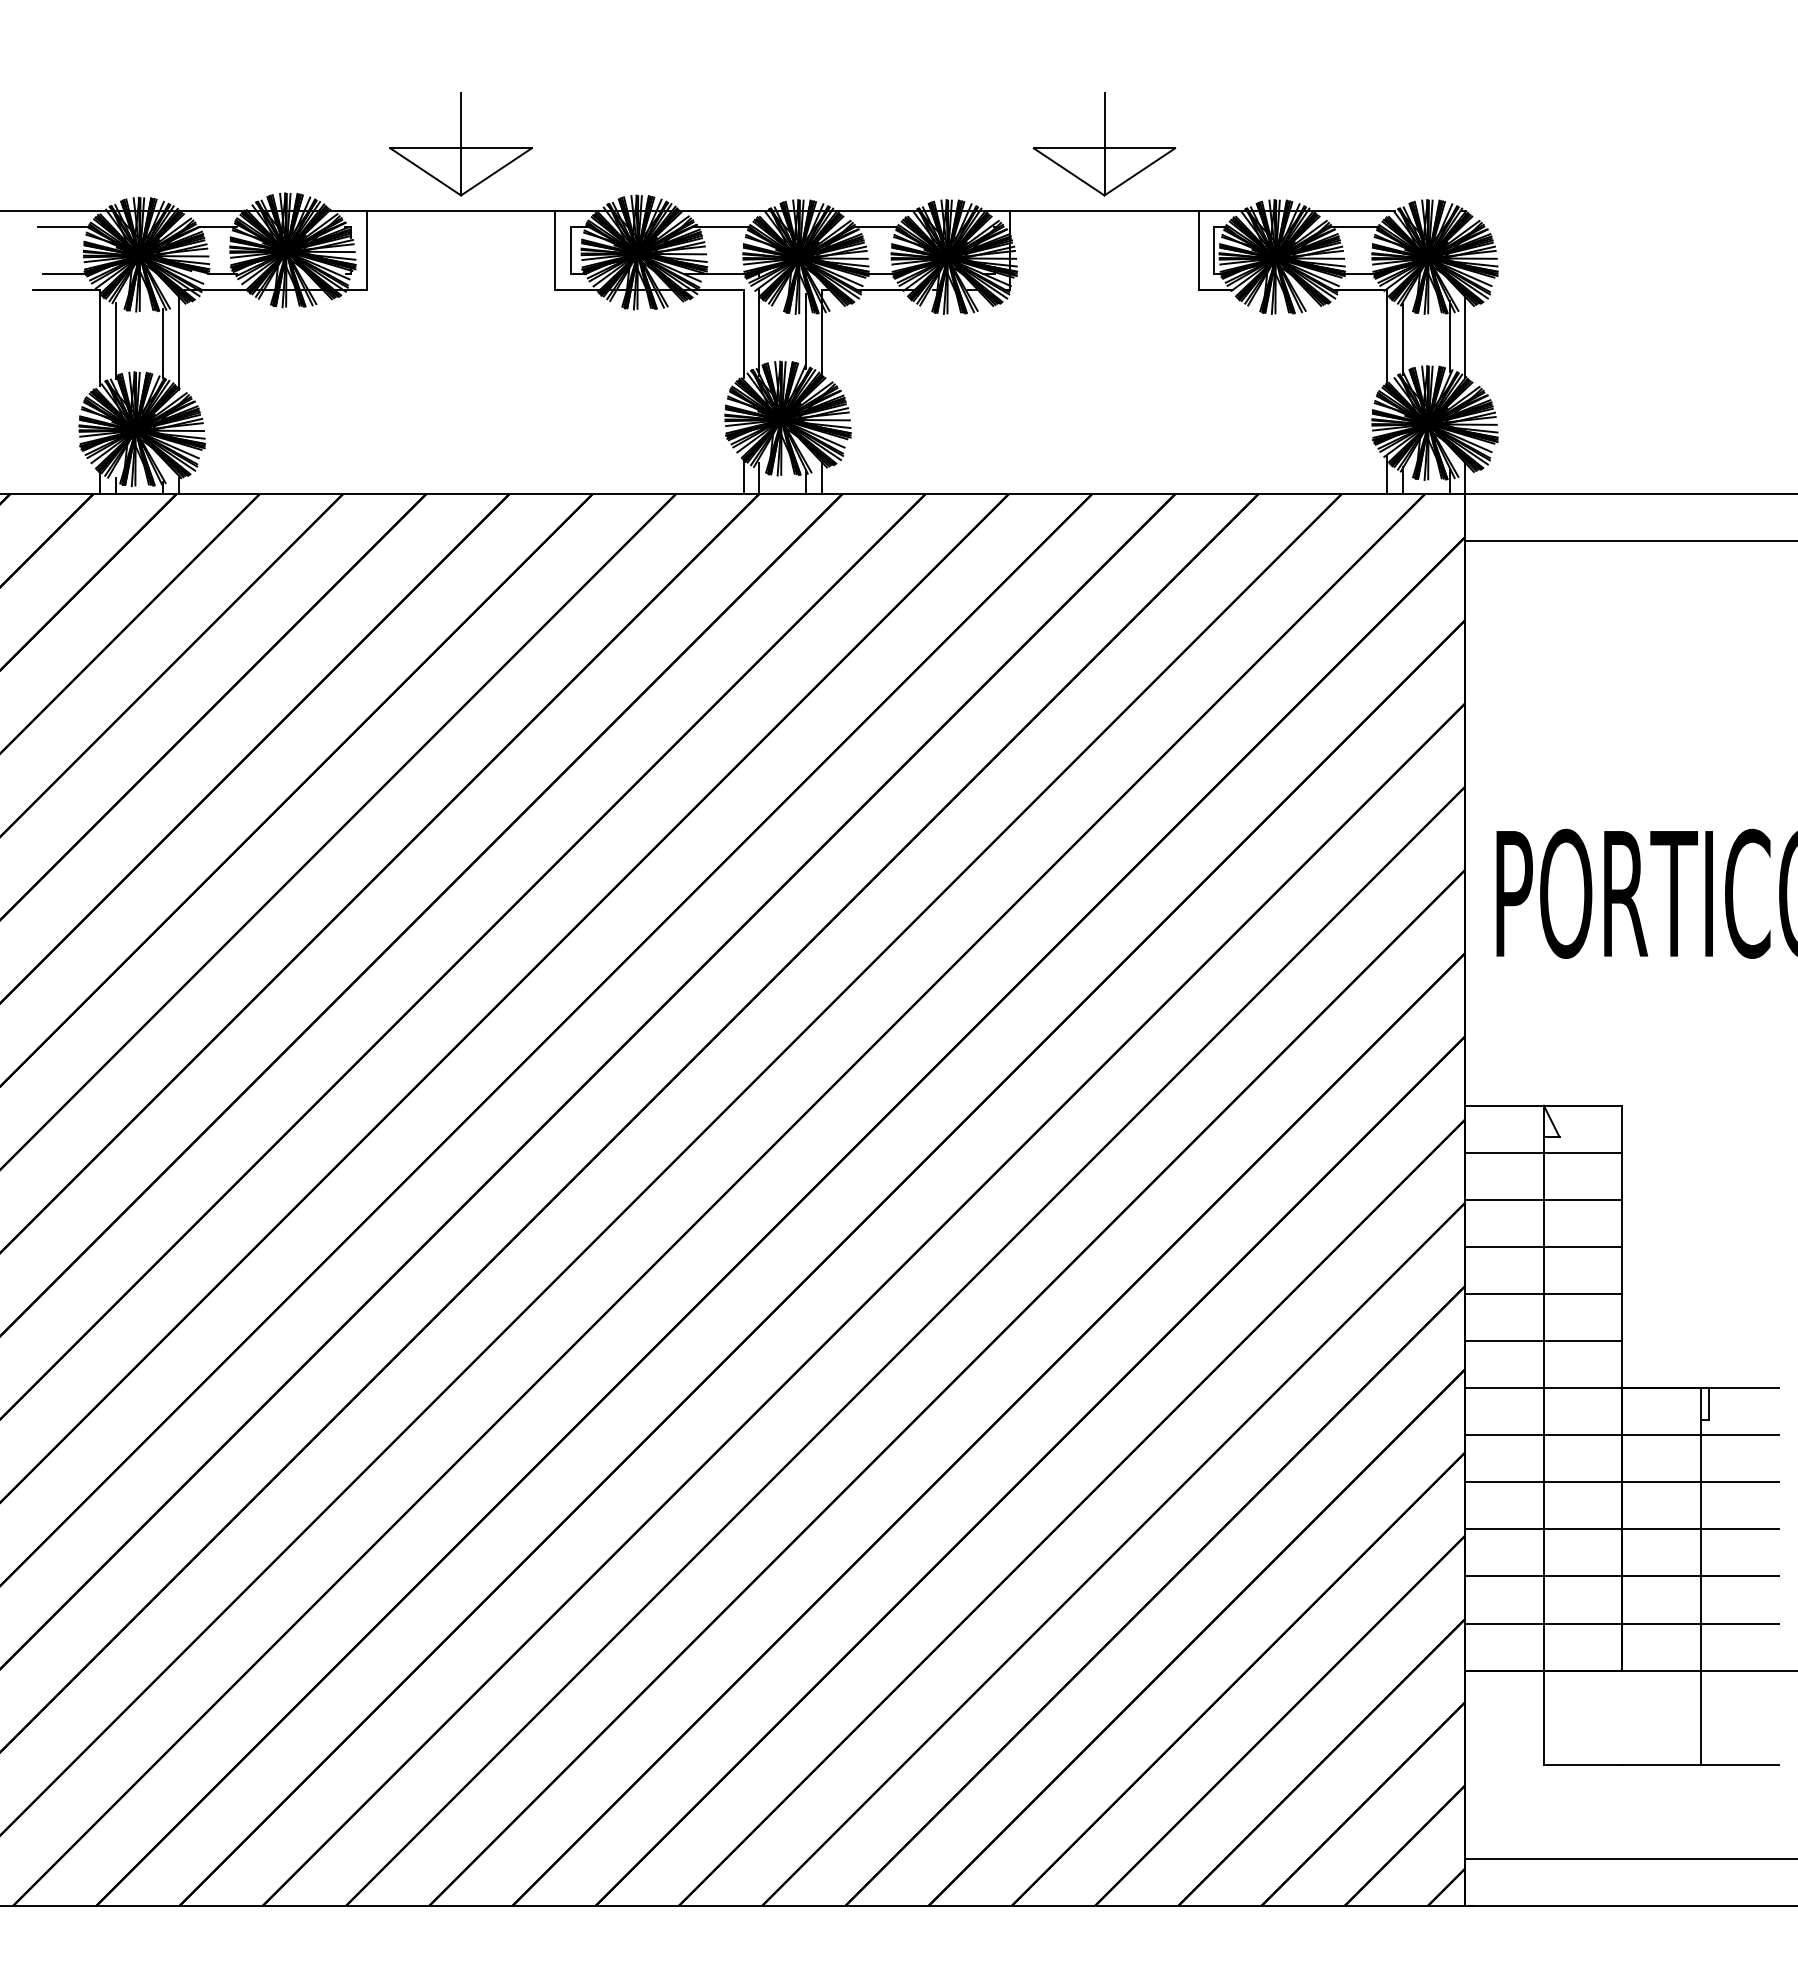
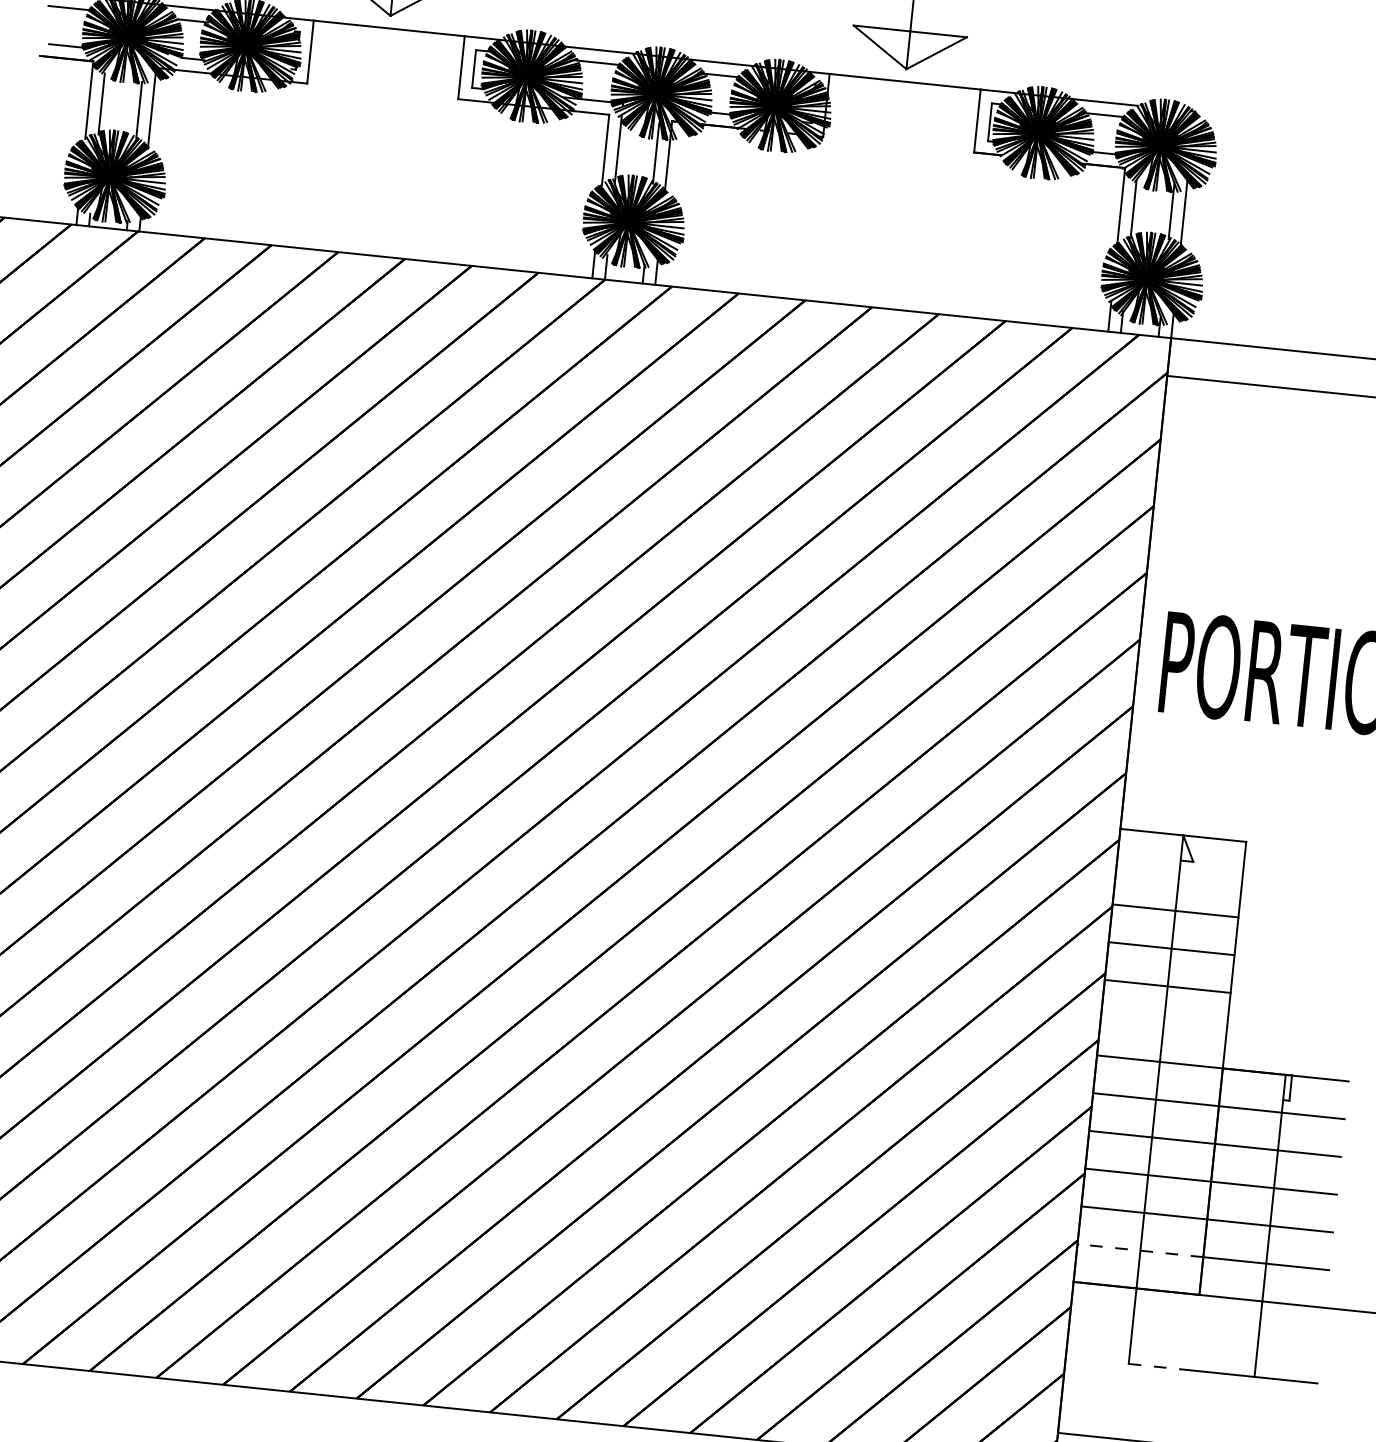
line: (1543, 1152) -> (1179, 872), removed
line: (1543, 1341) -> (1163, 1024), removed
line: (1543, 1623) -> (1140, 1250), solid -> dashed
line: (1582, 1764) -> (1159, 1366), solid -> dashed

